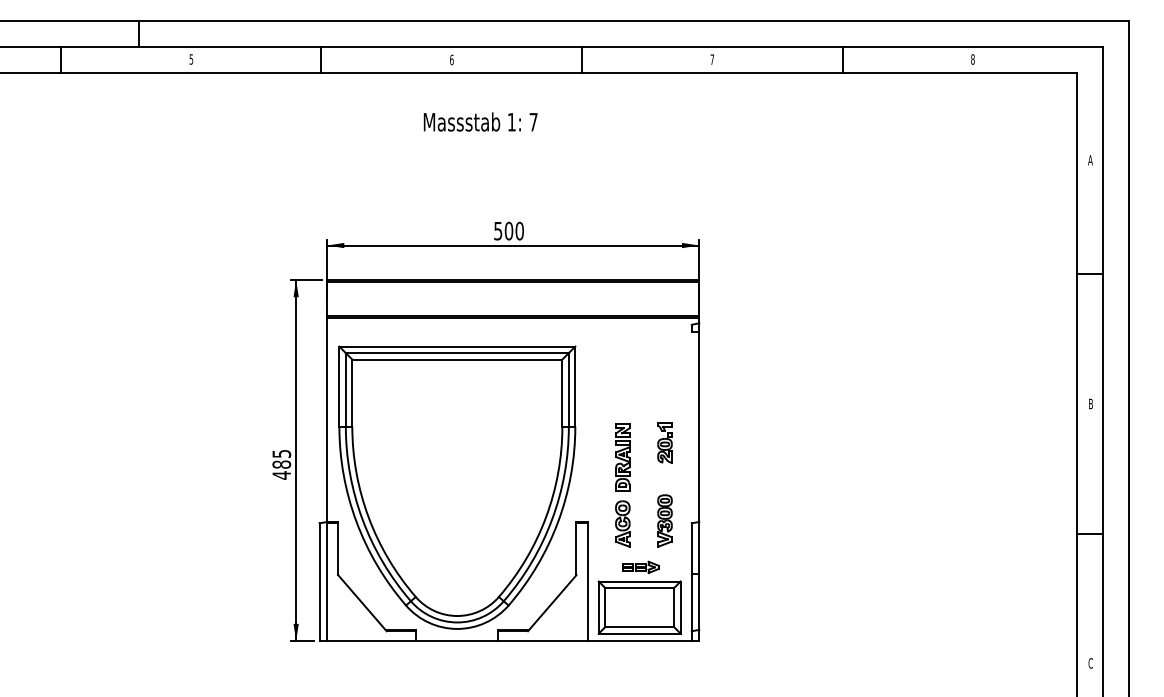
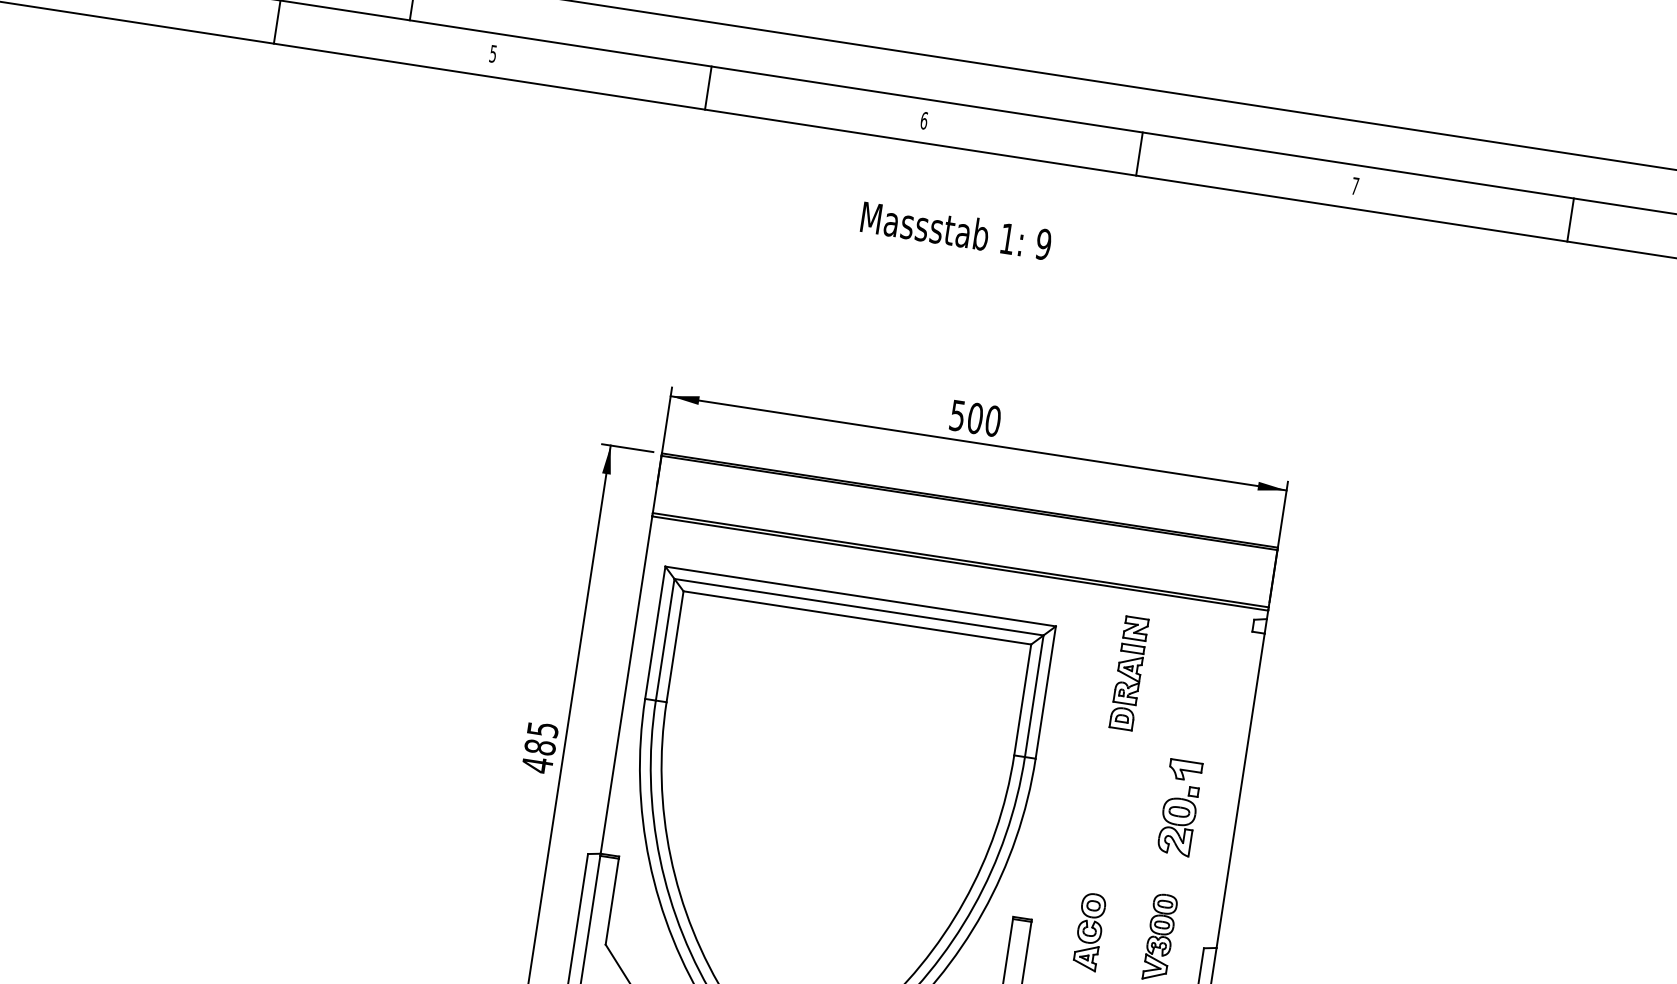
text: (533, 121) -> (1043, 243), 7 -> 9
part: (664, 442) -> (1179, 807), size x1.4
part: (622, 457) -> (1128, 672), moved

